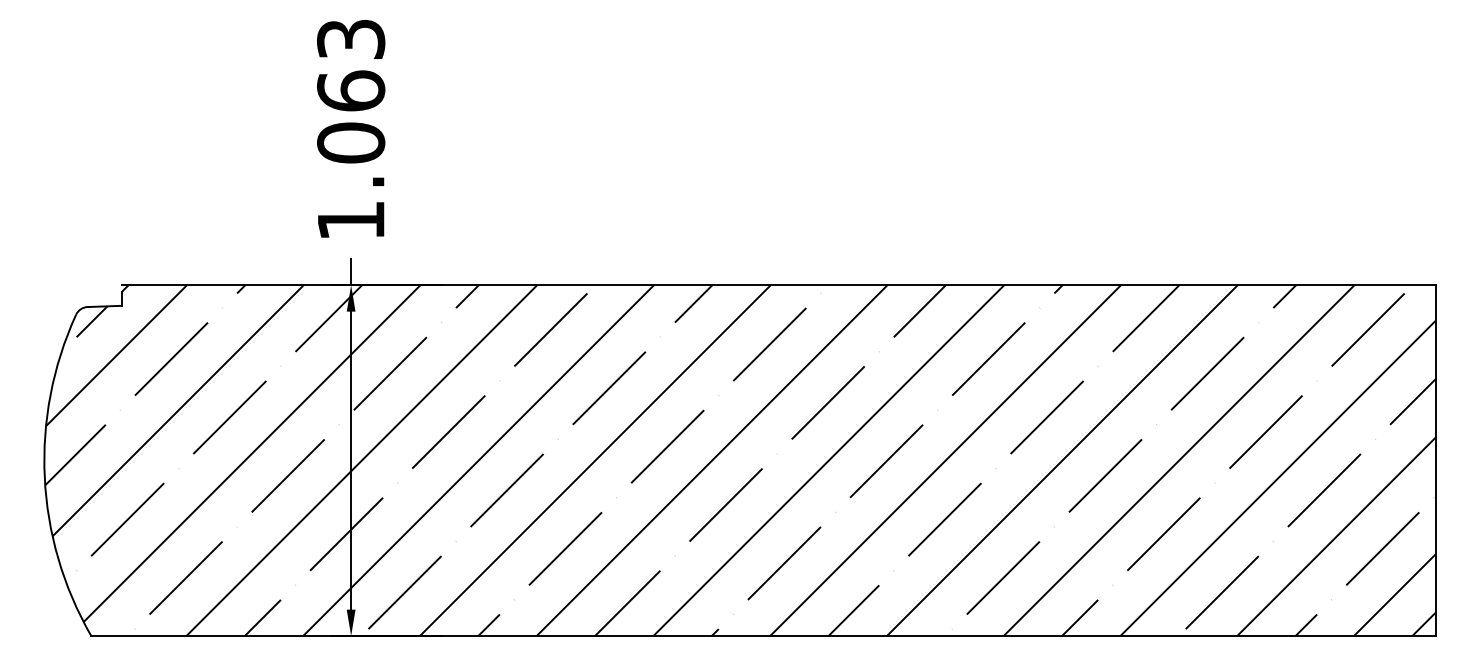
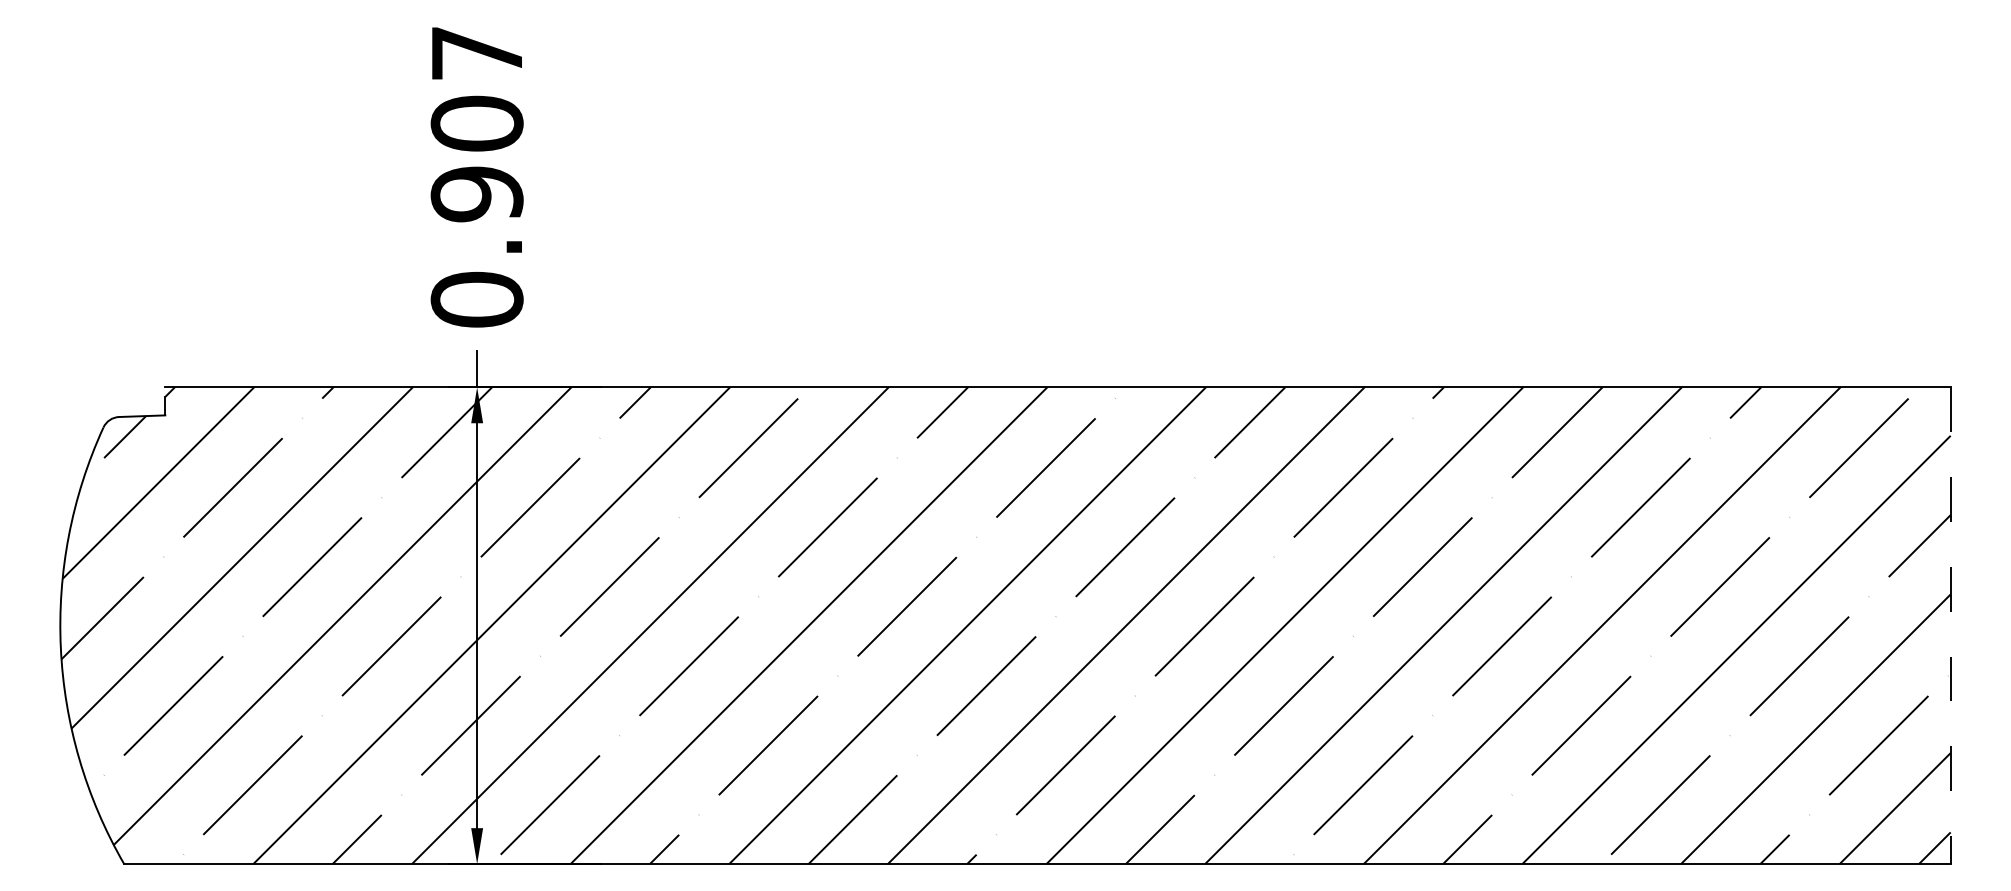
text: (350, 130) -> (476, 176), 1.063 -> 0.907
line: (1435, 461) -> (1950, 626), solid -> dashed

